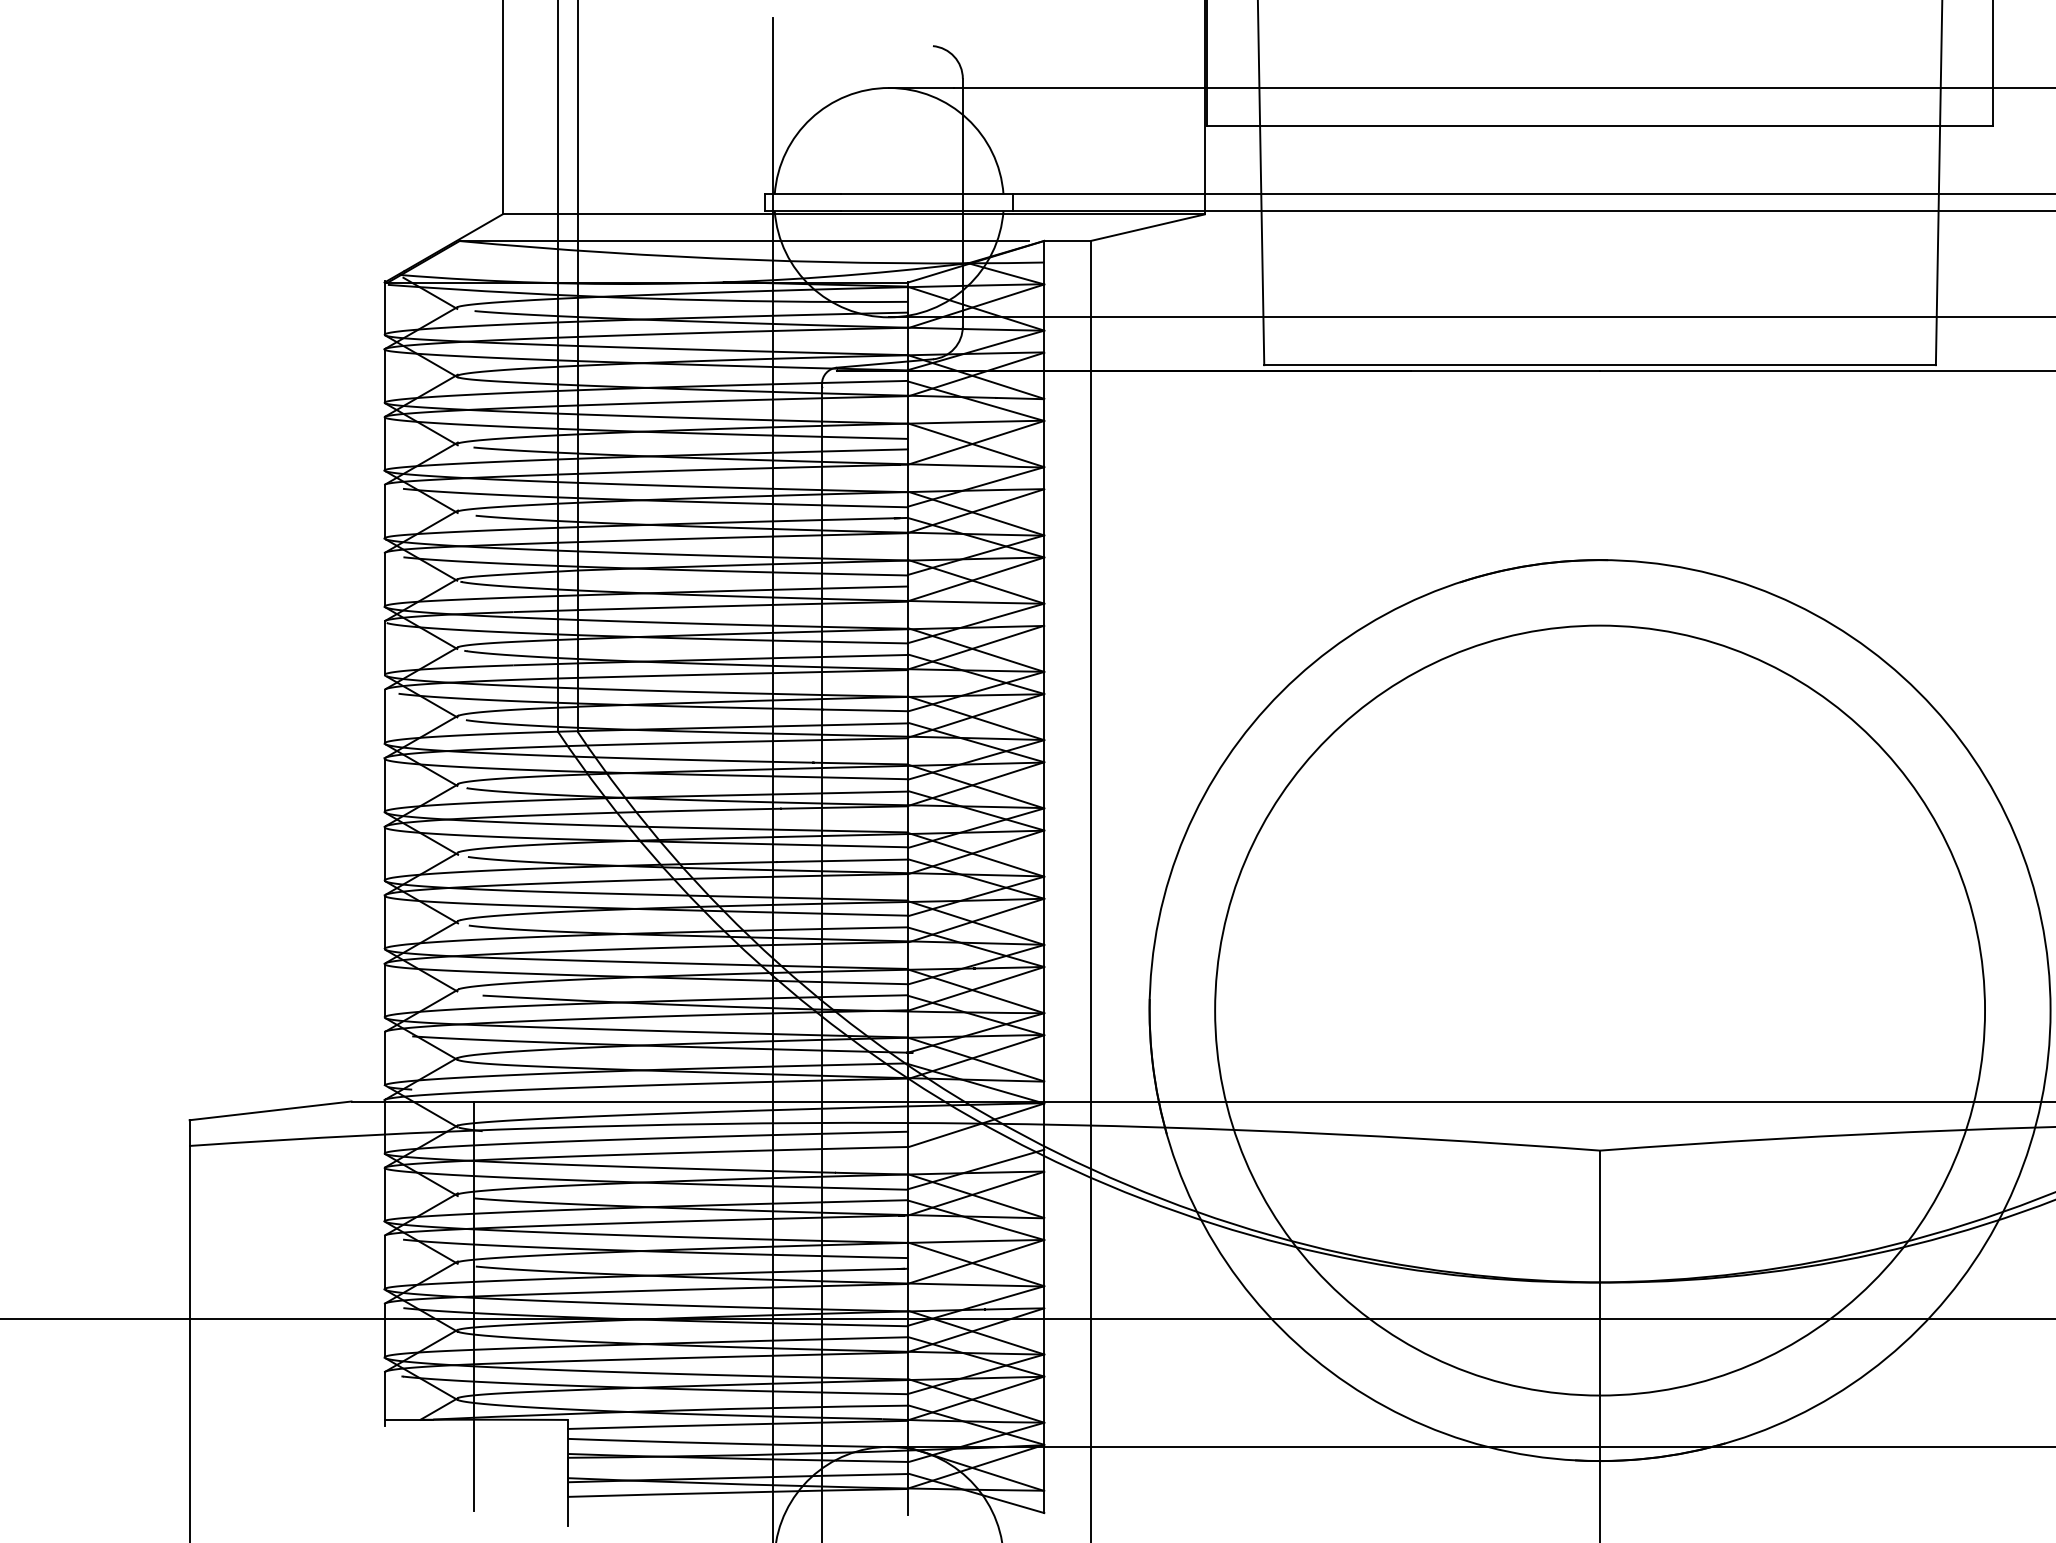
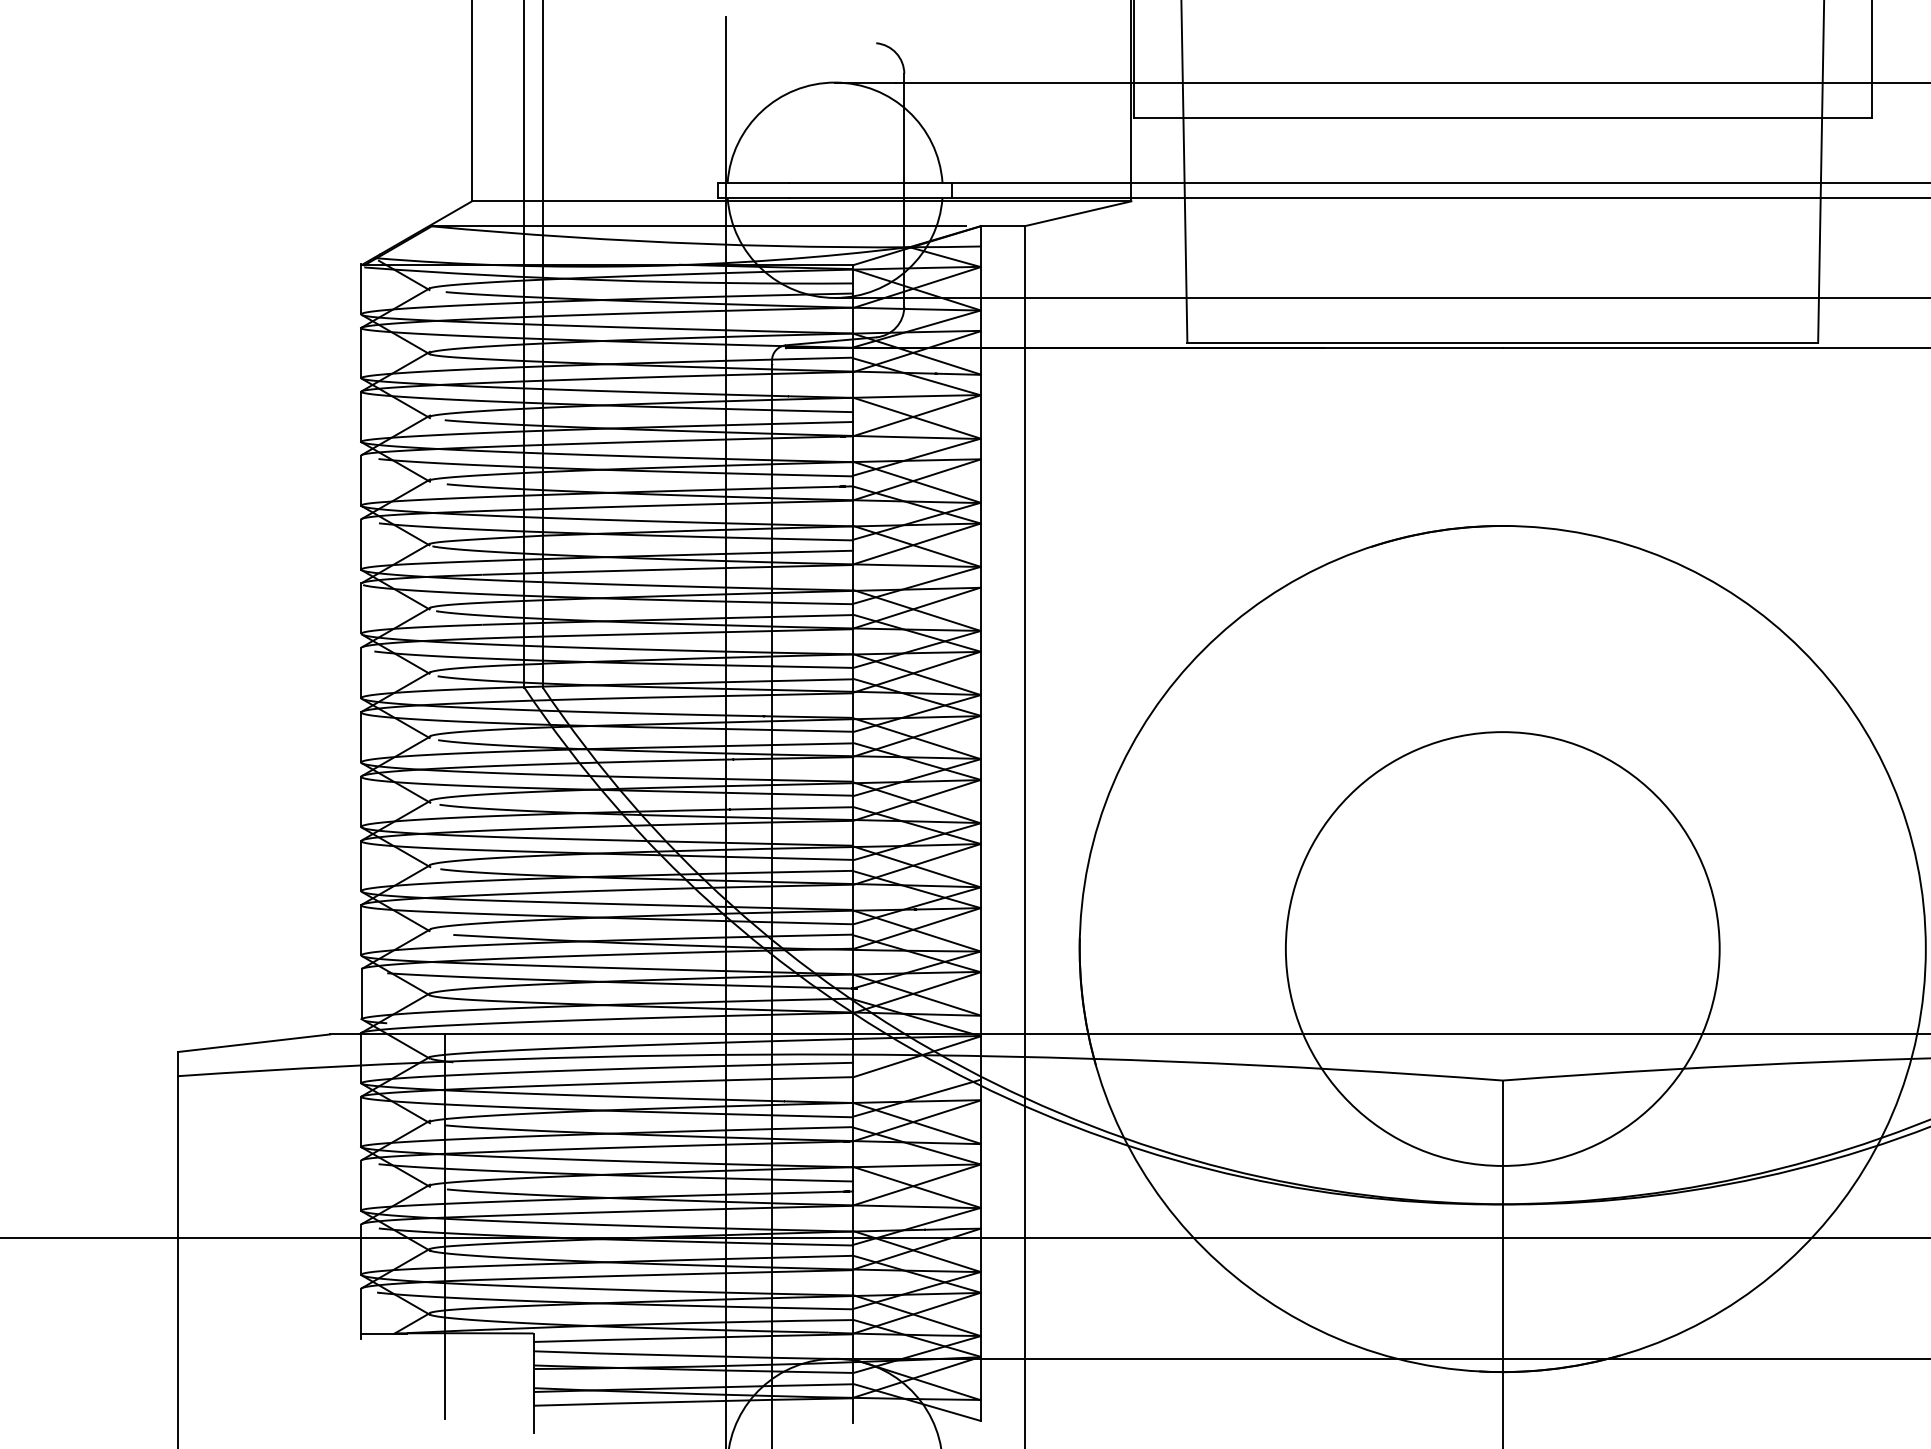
circle: (1599, 1010) -> (1502, 948), size x0.6

